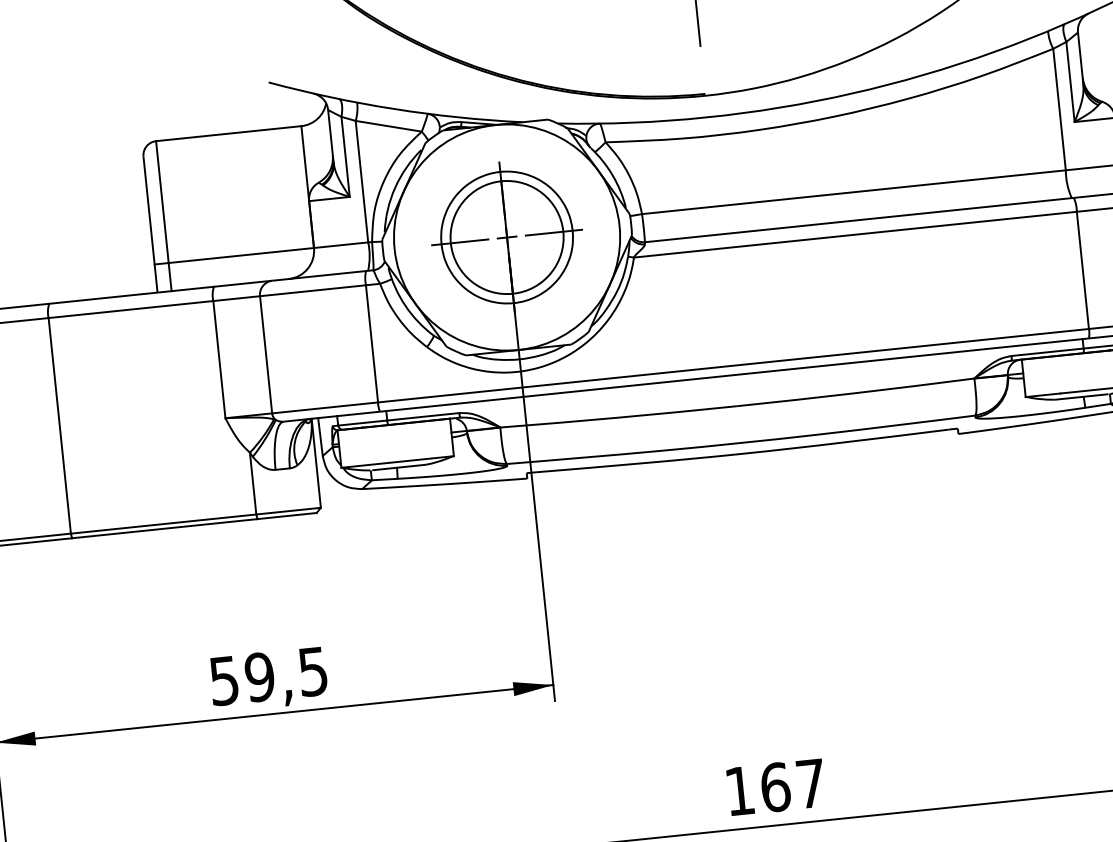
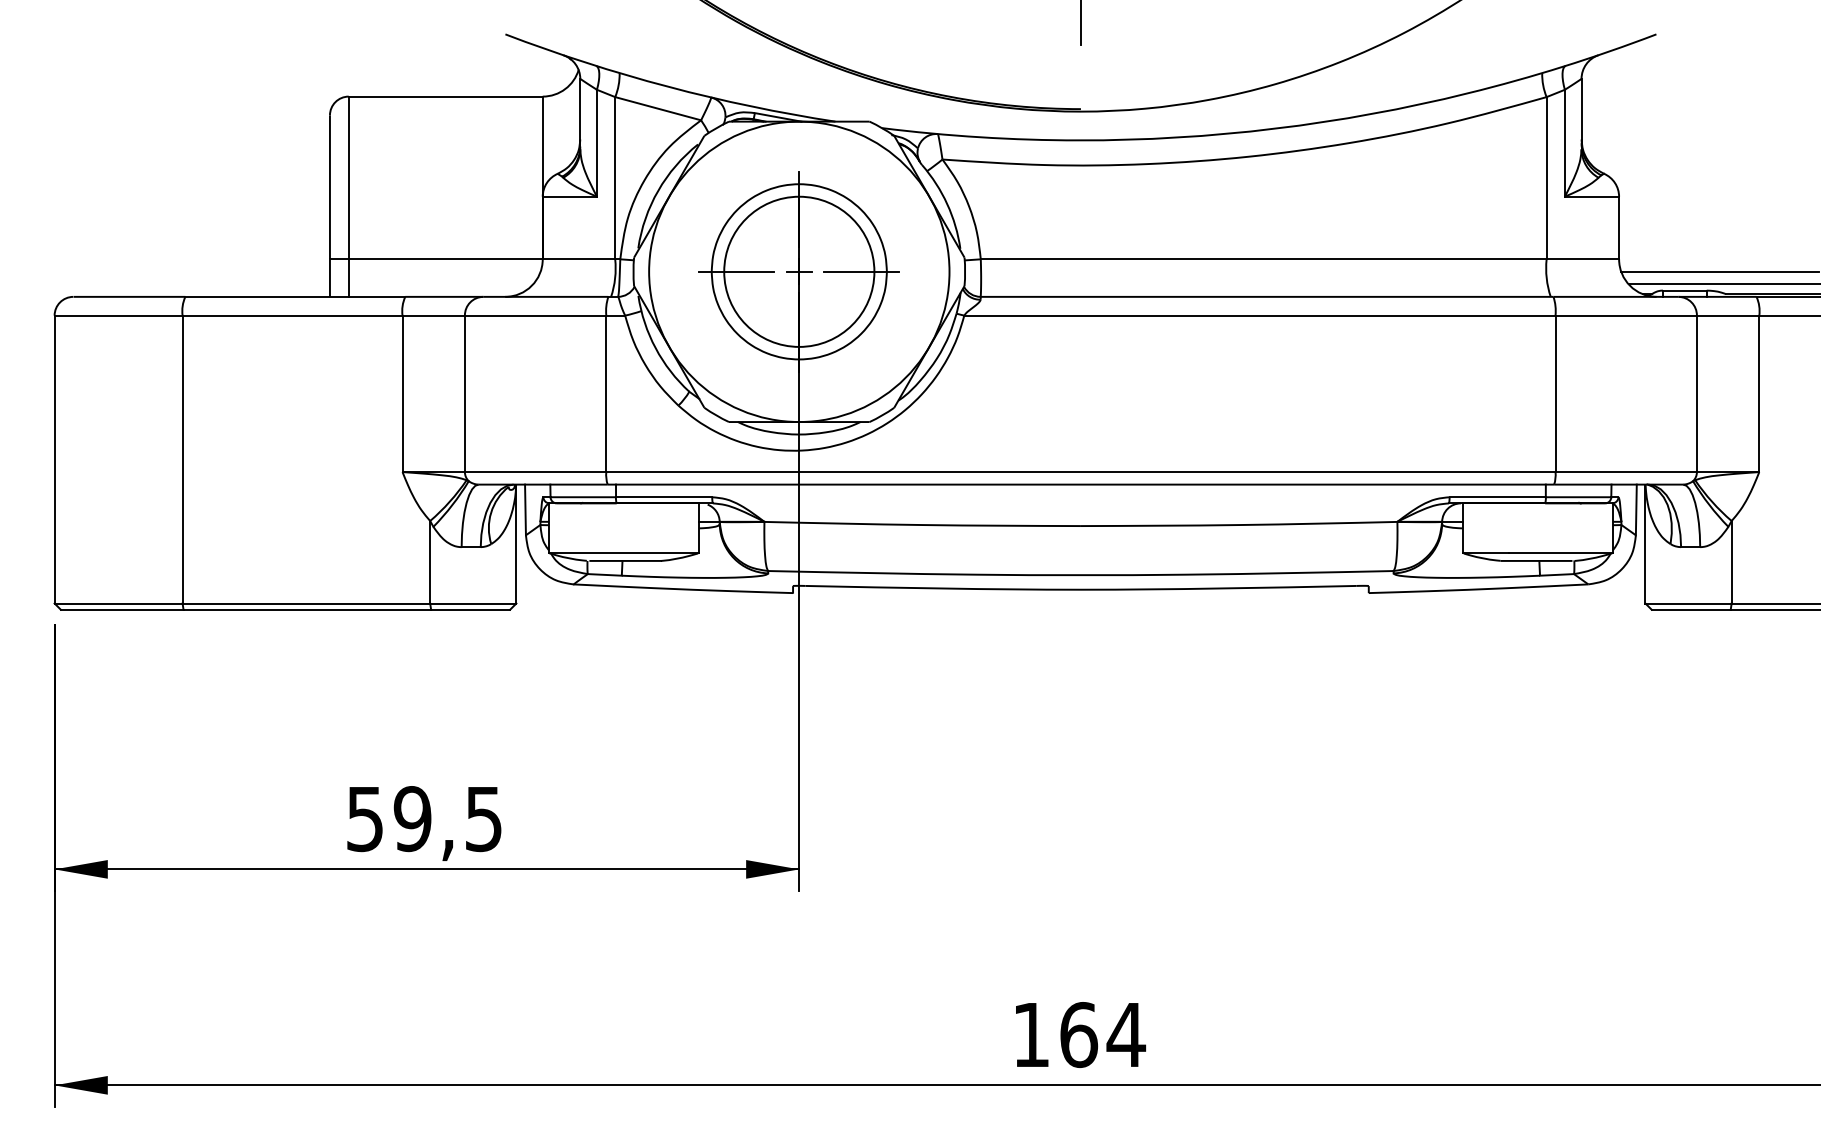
text: (811, 783) -> (1126, 1034), 167 -> 164

